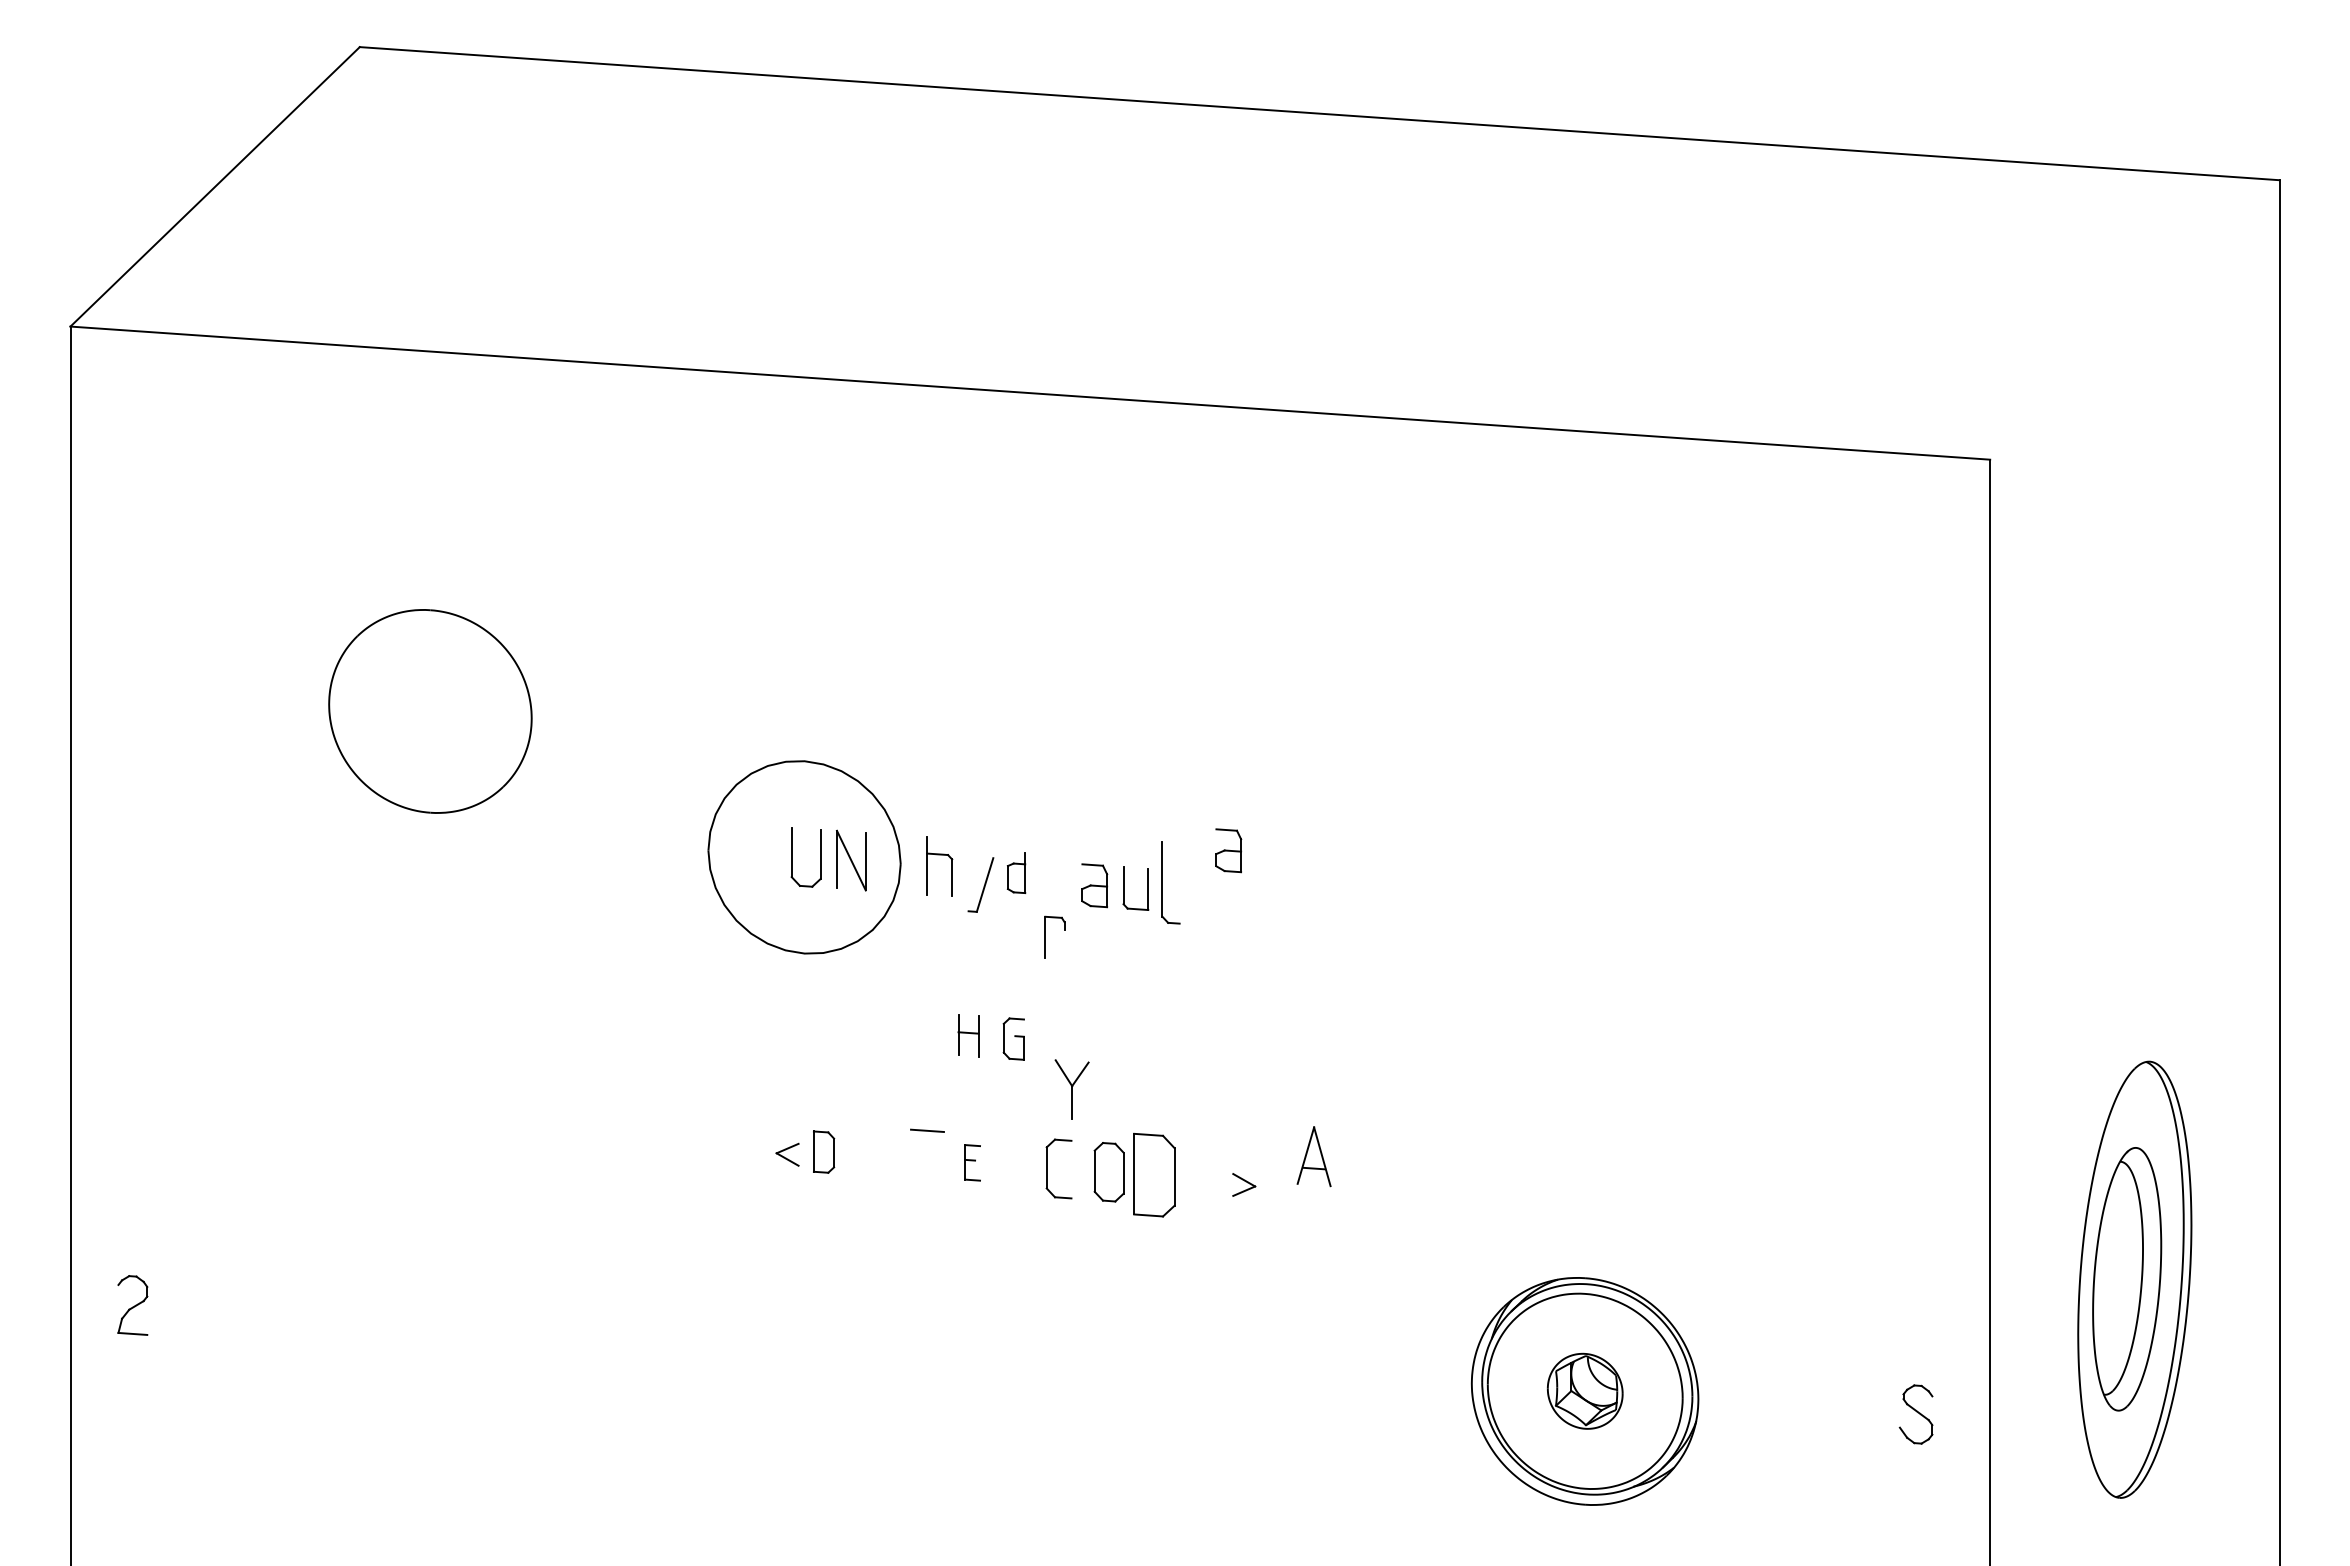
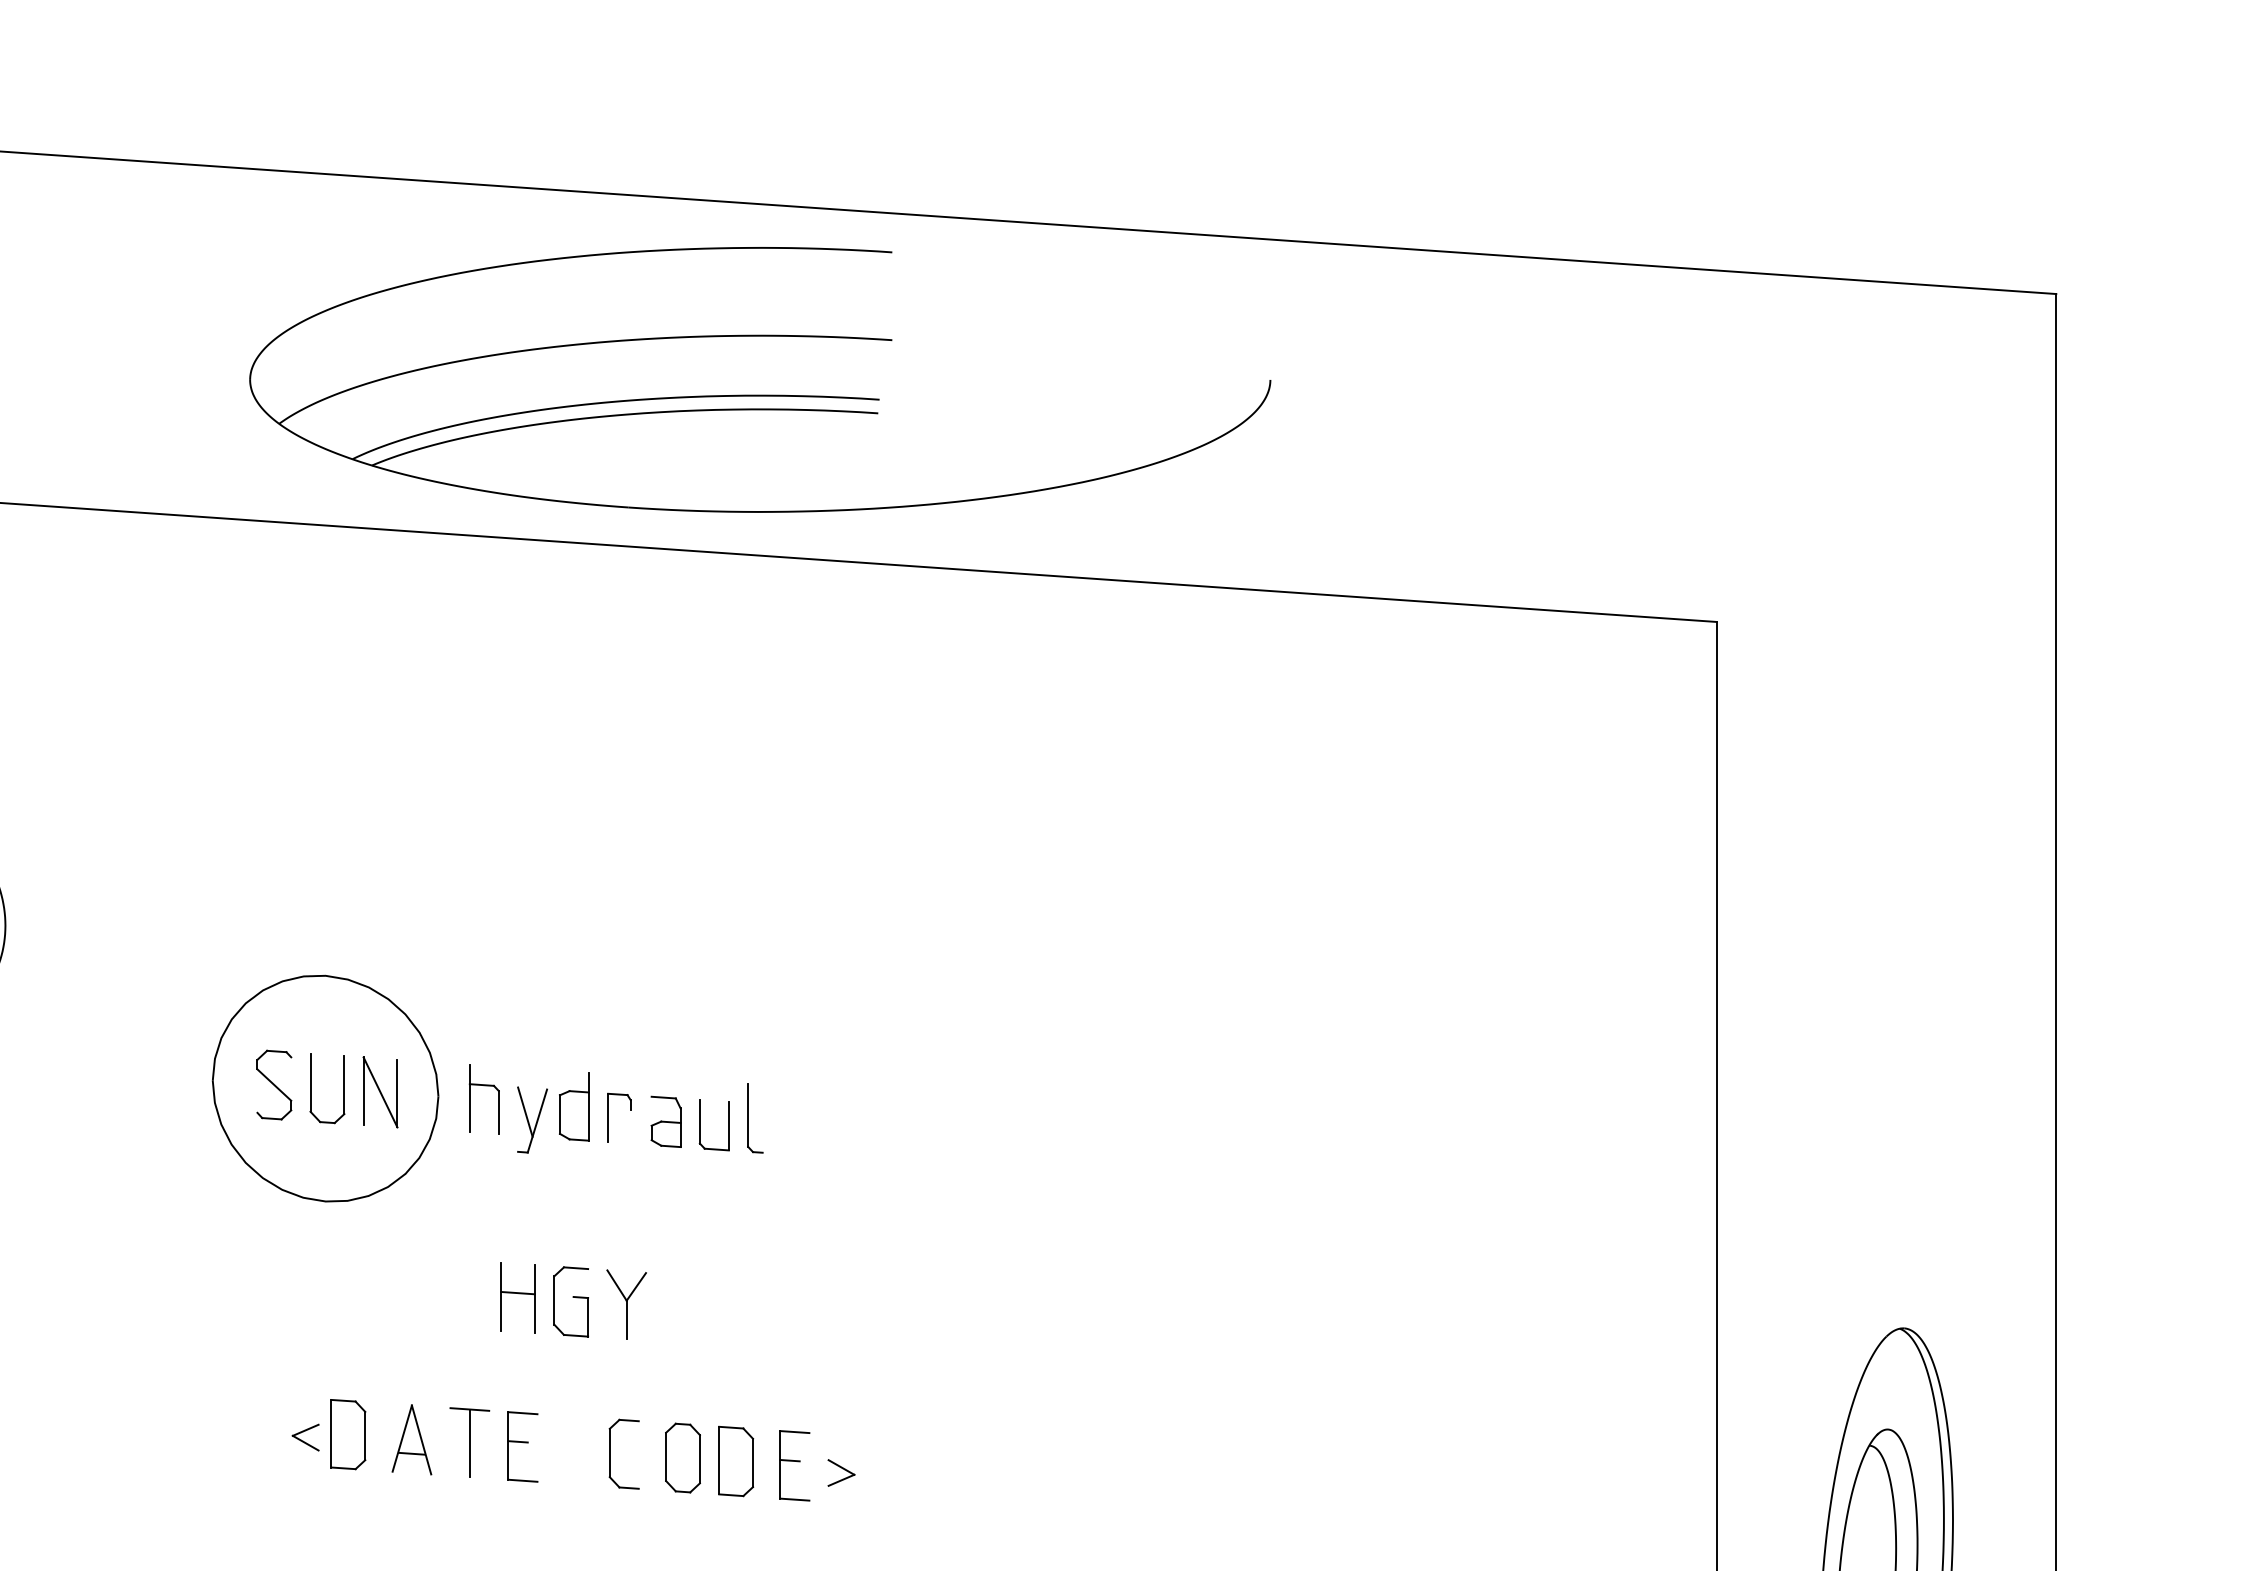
part: (1174, 265) -> (759, 394), added
part: (1228, 850) -> (823, 1080), removed
part: (760, 854) -> (273, 1085), added
part: (1016, 872) -> (574, 1106), size x1.43
line: (974, 877) -> (525, 1112), added
part: (1170, 882) -> (755, 1118), size x0.71
part: (1045, 936) -> (608, 1116), moved
part: (968, 1035) -> (517, 1297), size x1.43
part: (1013, 1038) -> (570, 1301), size x1.43
part: (1071, 1089) -> (625, 1304), moved
part: (823, 1151) -> (347, 1433), size x1.43
part: (1313, 1156) -> (411, 1439), moved
line: (927, 1159) -> (469, 1443), added
part: (972, 1162) -> (522, 1446), size x1.67
part: (1154, 1174) -> (736, 1460), size x0.71
part: (1204, 1178) -> (794, 1465), added

